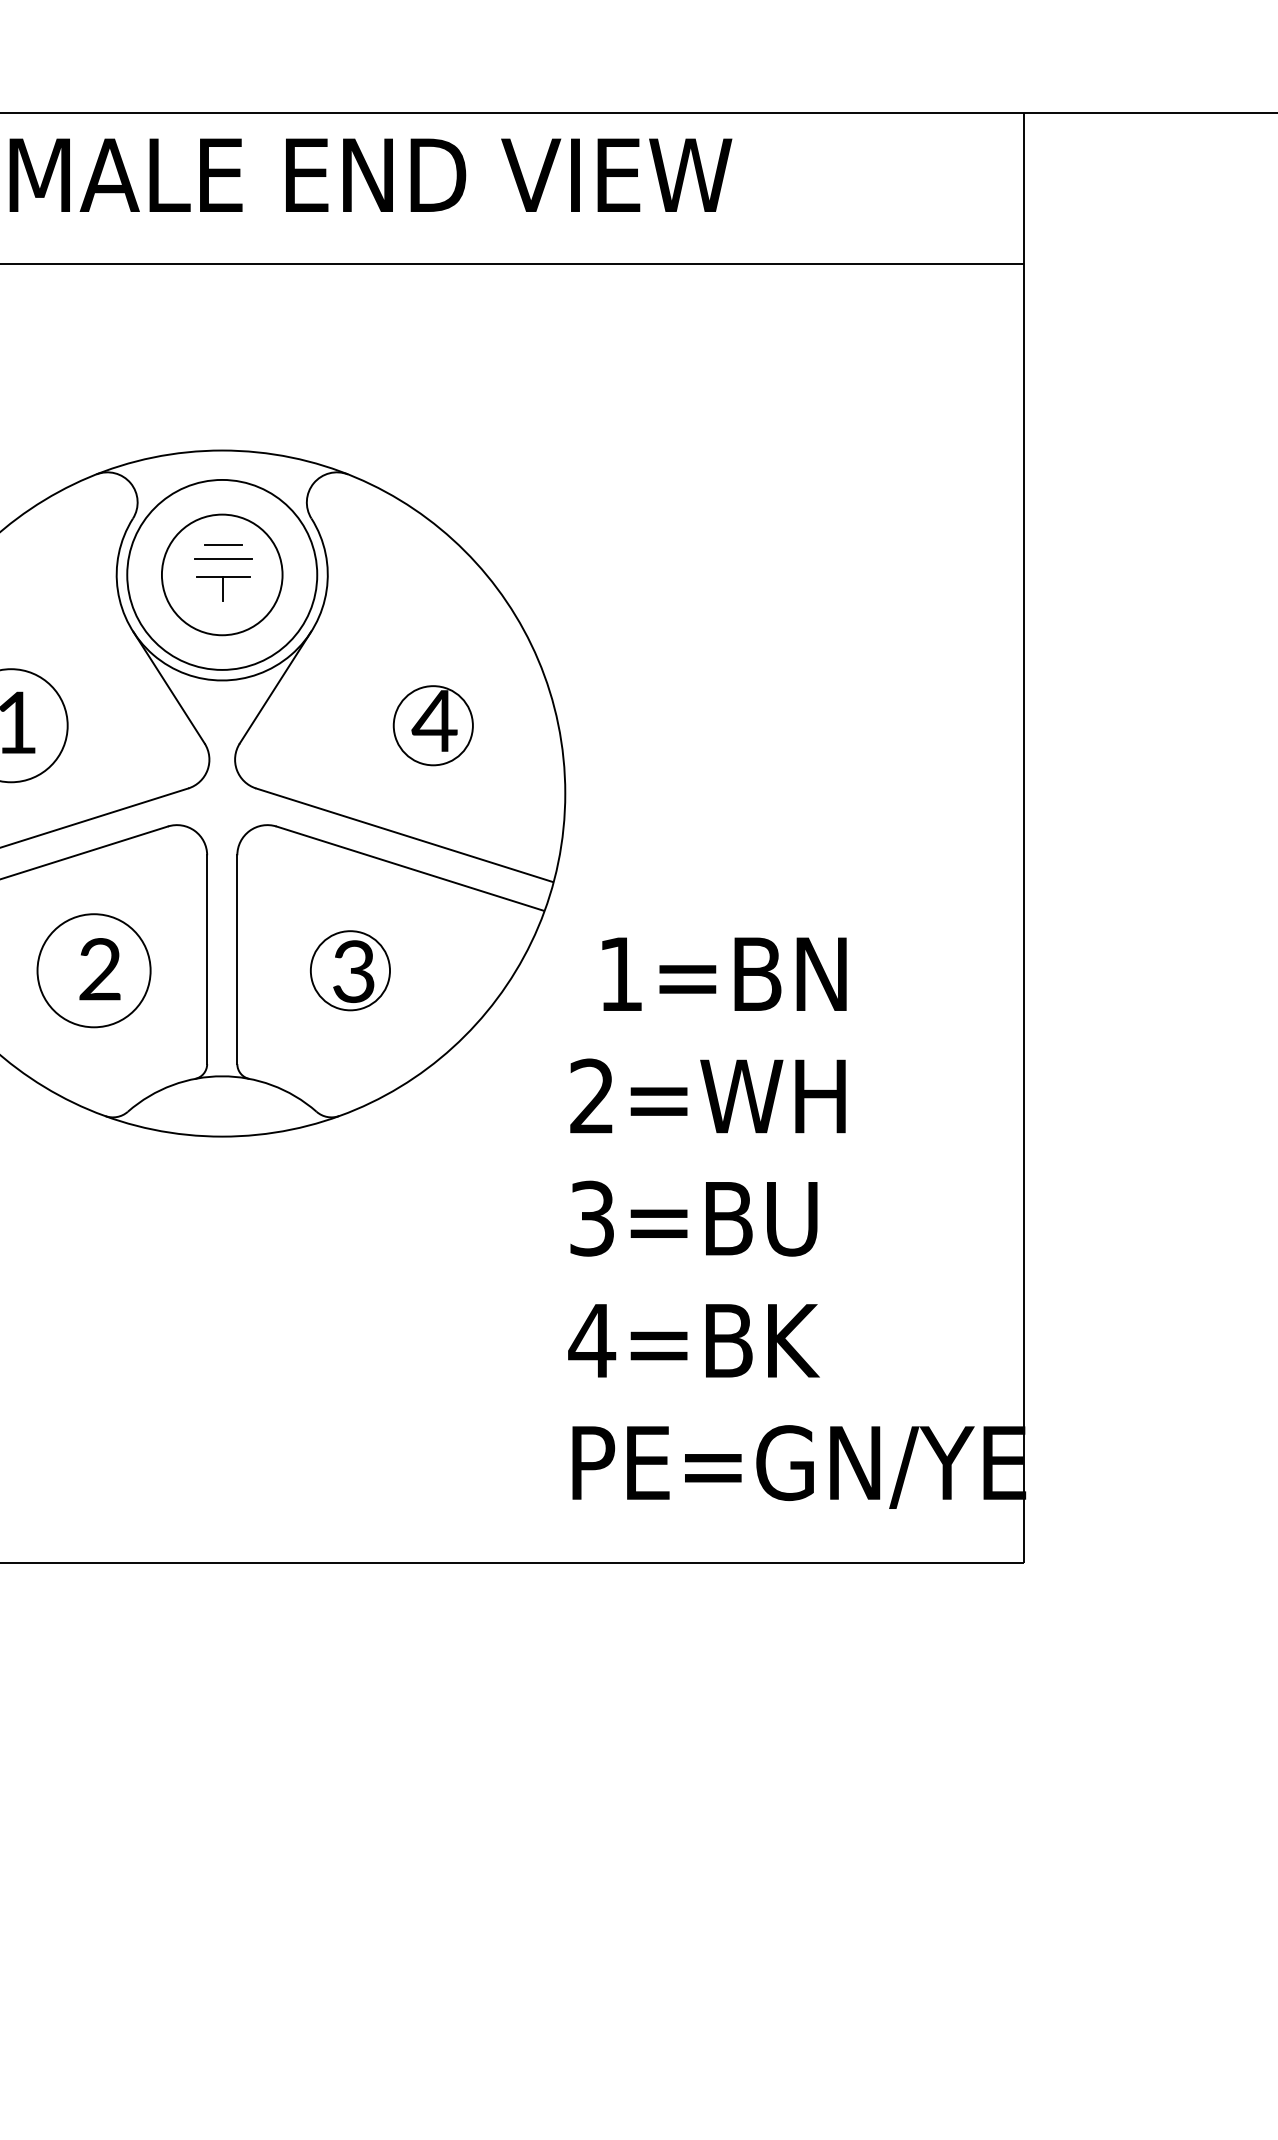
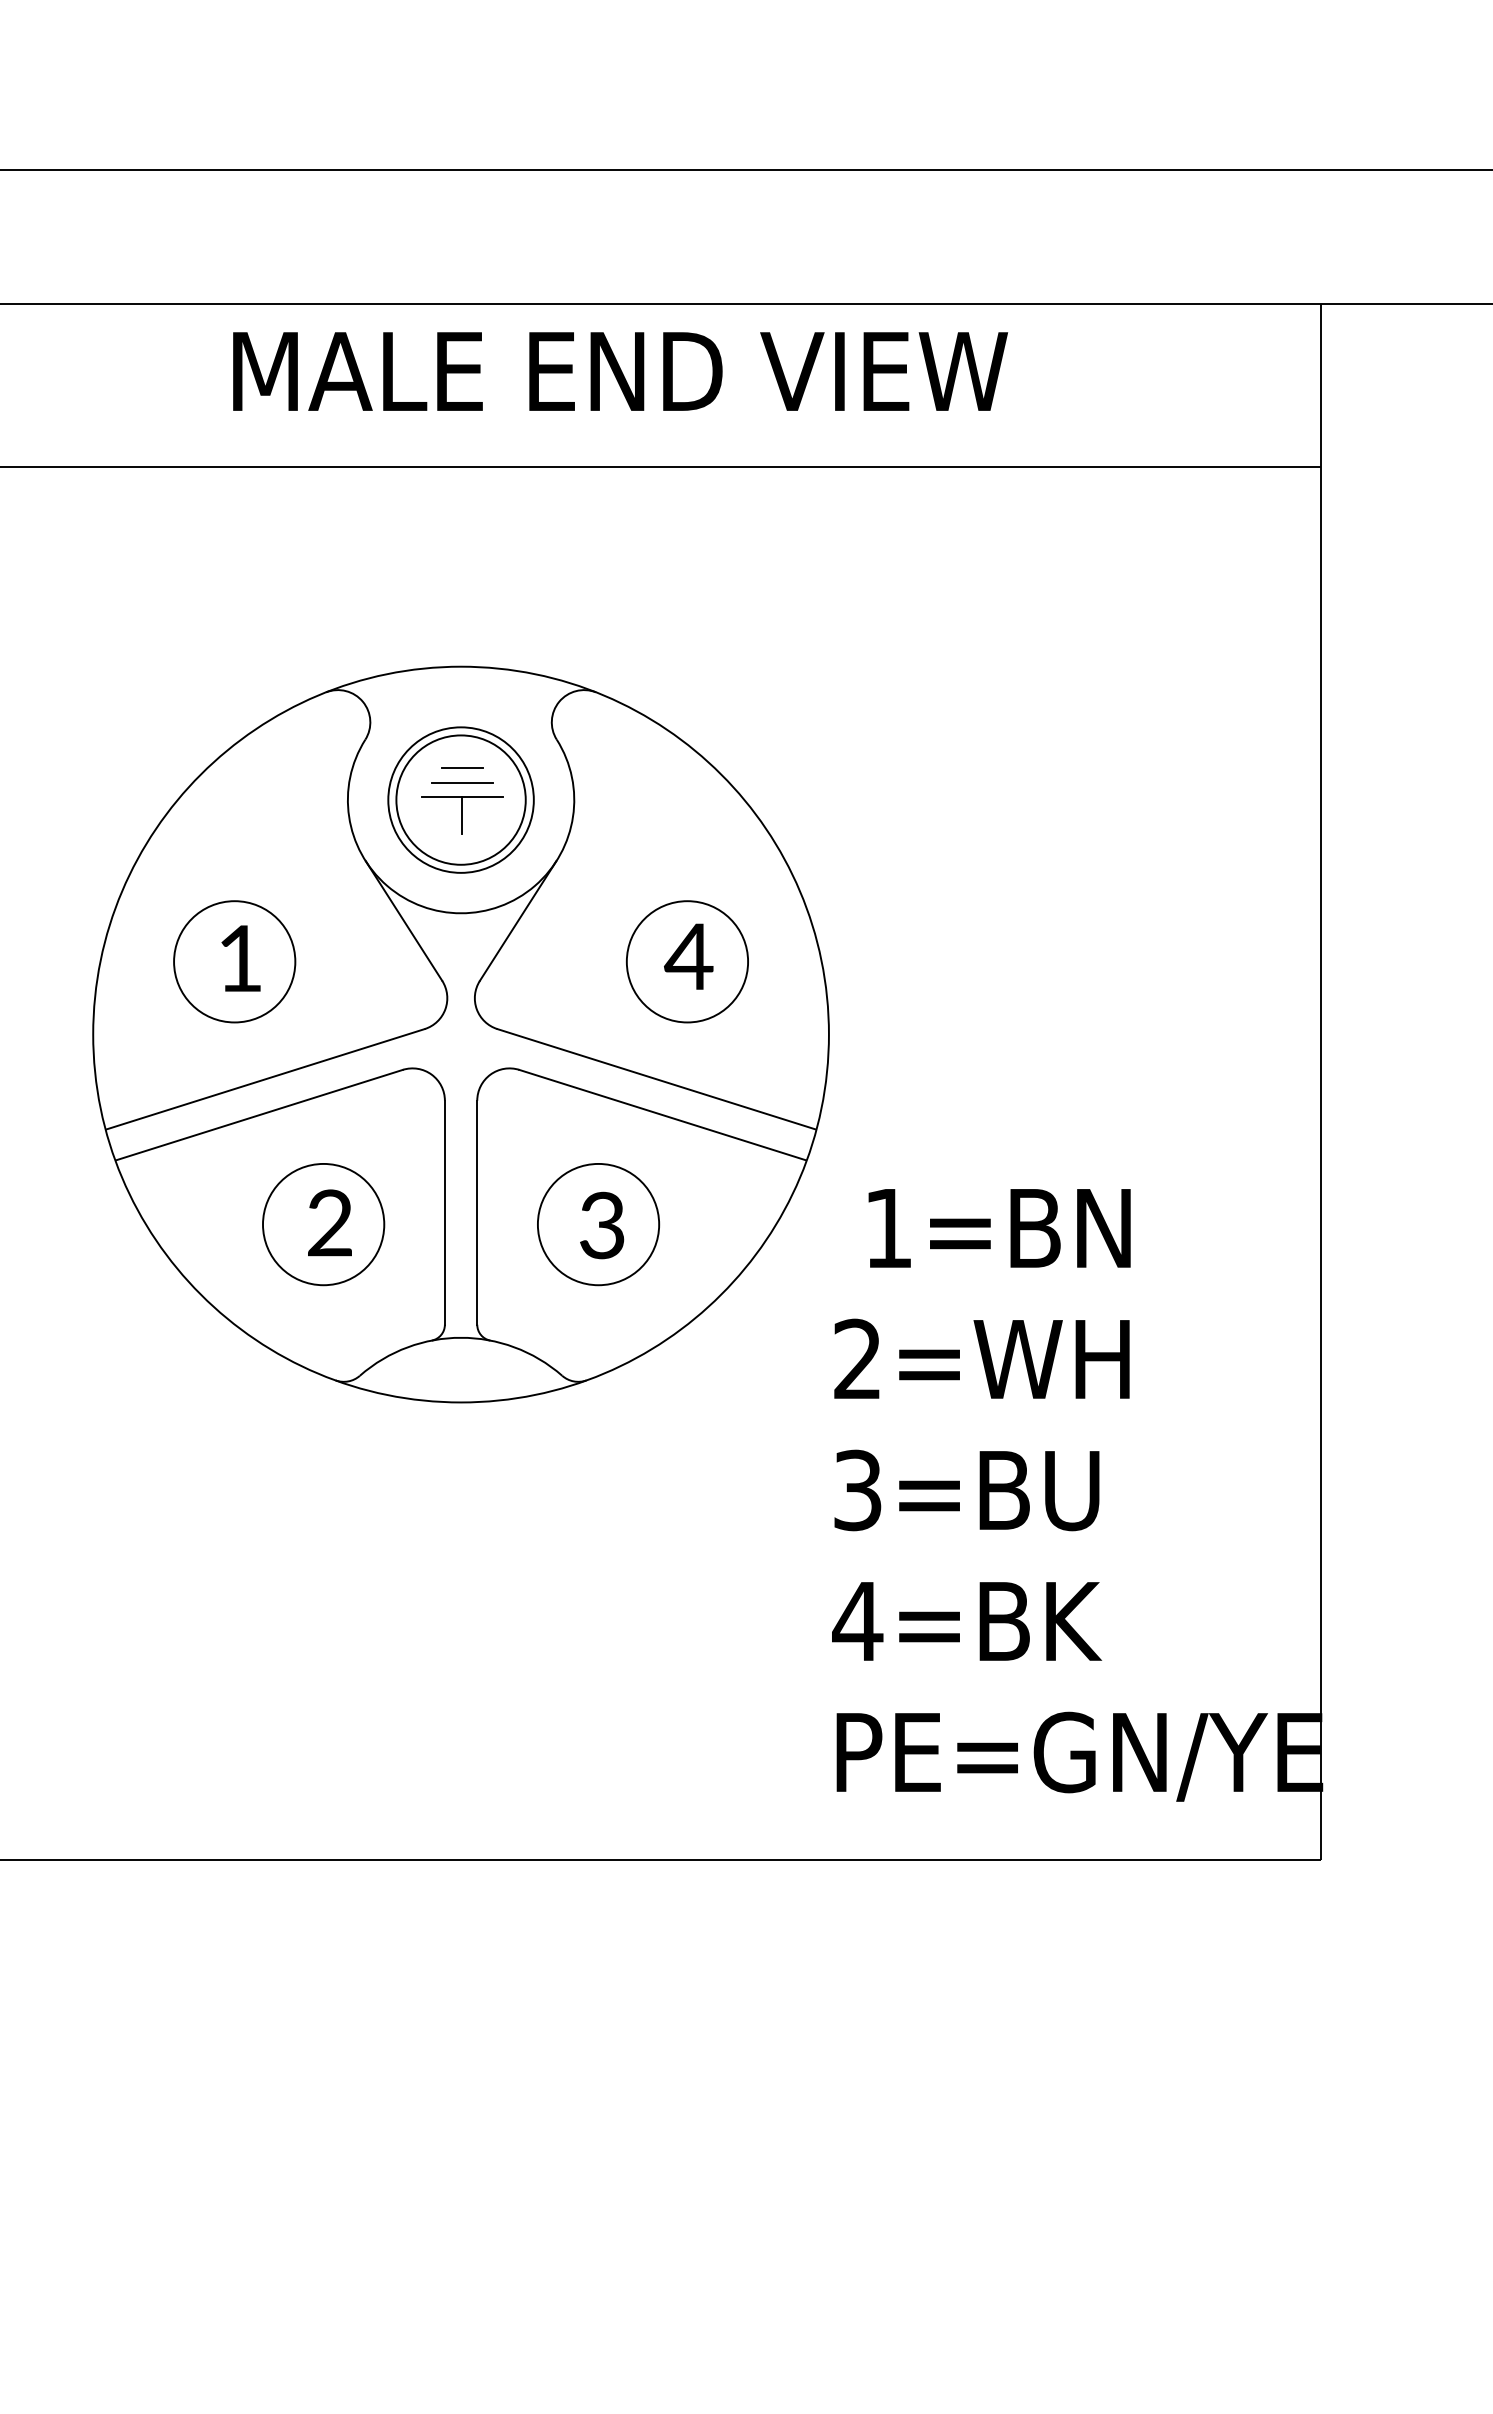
circle: (221, 574) -> (460, 799), size x0.71
part: (223, 589) -> (462, 815), size x1.43
circle: (433, 725) -> (687, 961), size x1.43
circle: (350, 970) -> (598, 1224), size x1.43

